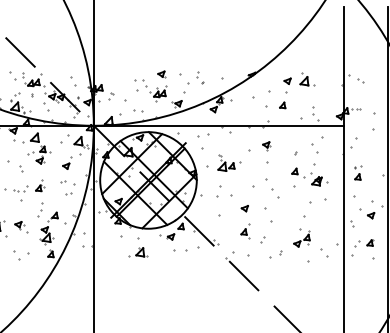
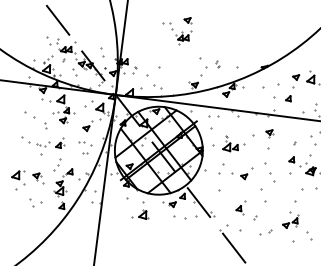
part: (200, 77) -> (217, 63), size x0.6
part: (150, 86) -> (176, 29), moved
part: (244, 208) -> (243, 176), moved

